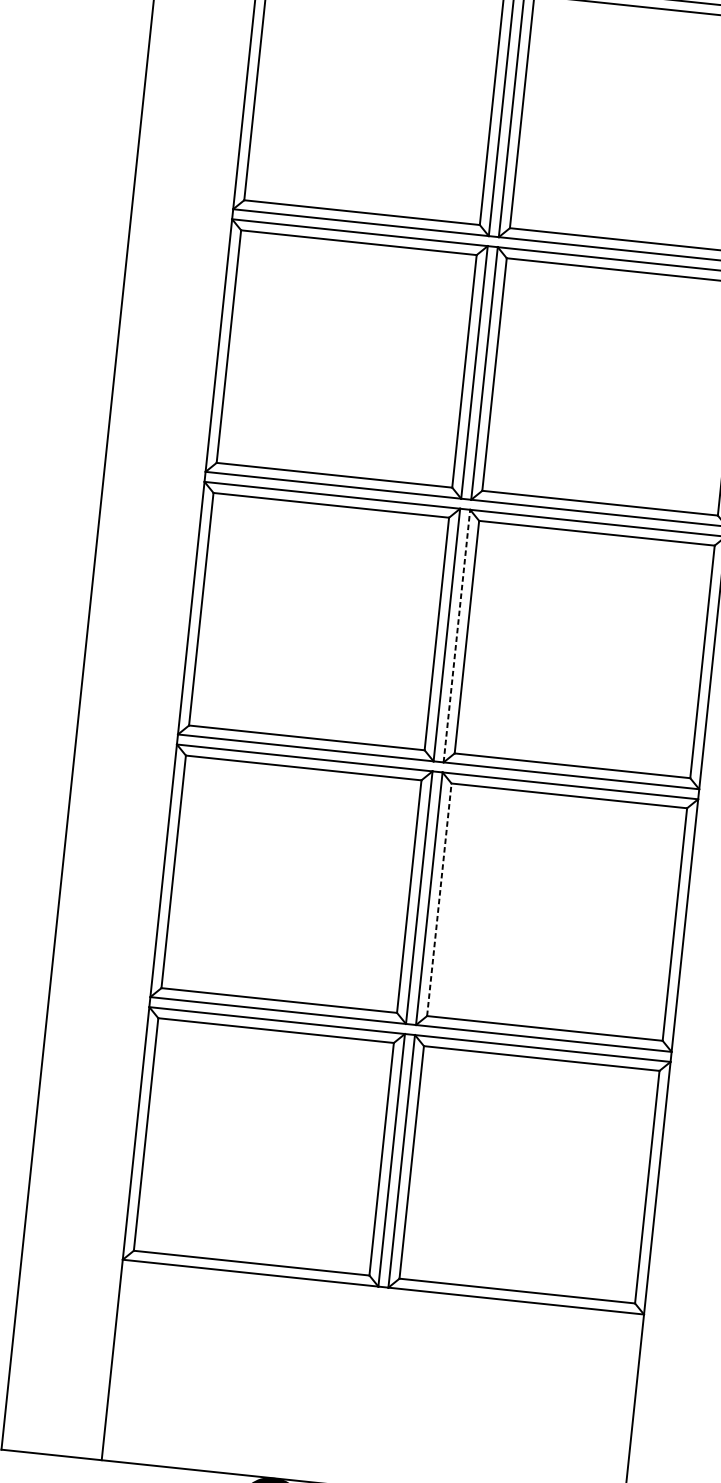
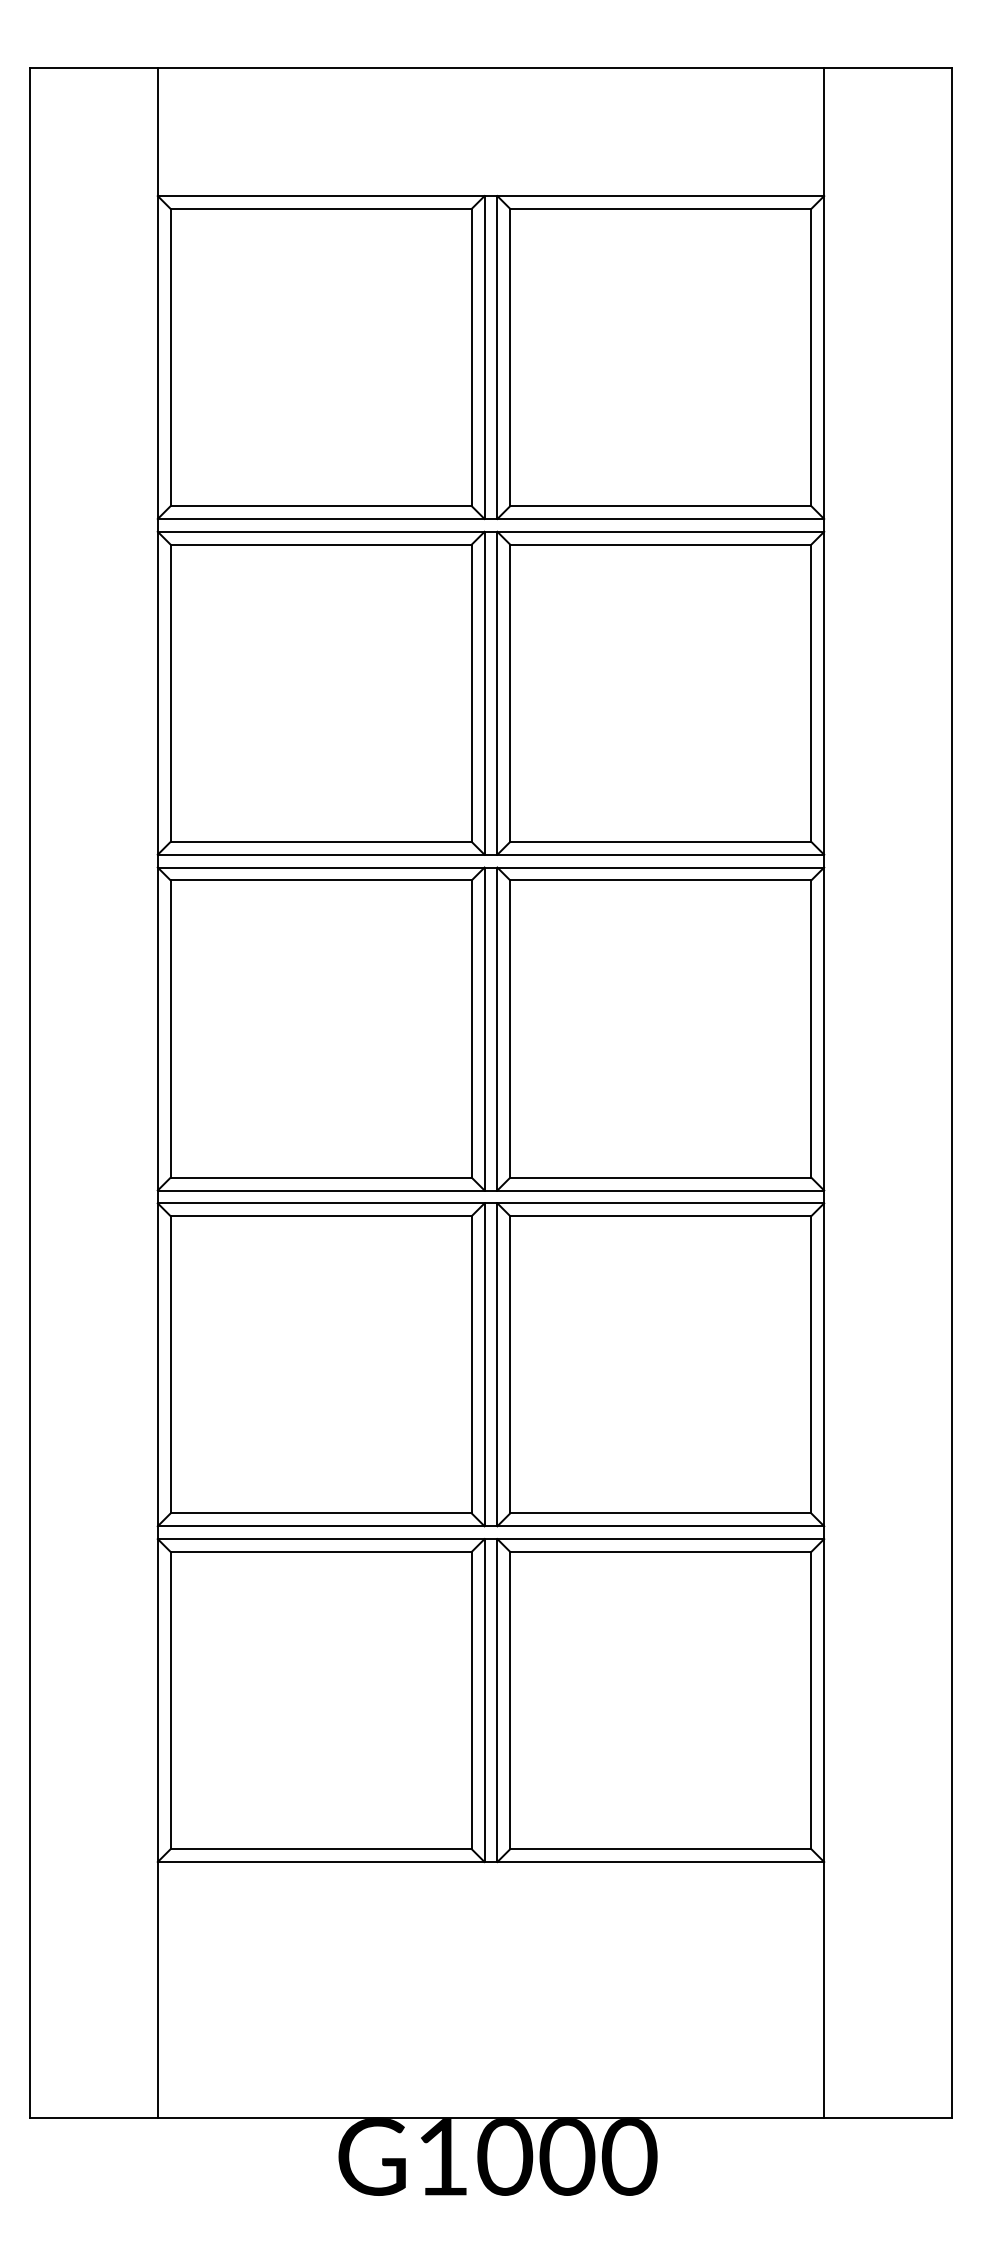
line: (457, 635) -> (497, 1028), dashed -> solid
line: (439, 899) -> (510, 1364), dashed -> solid

